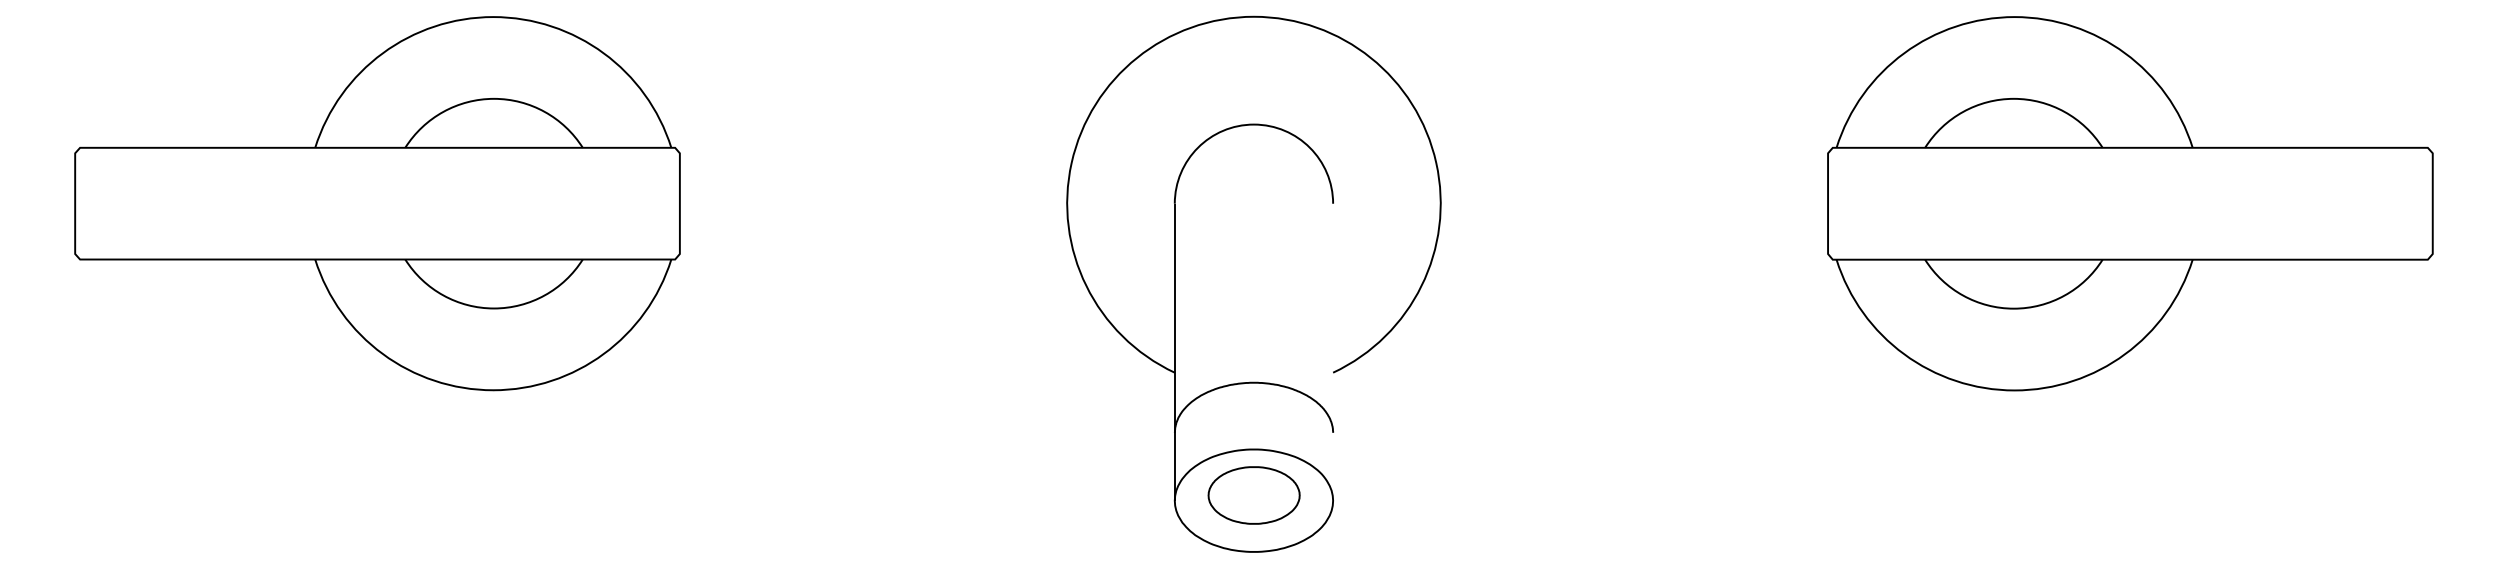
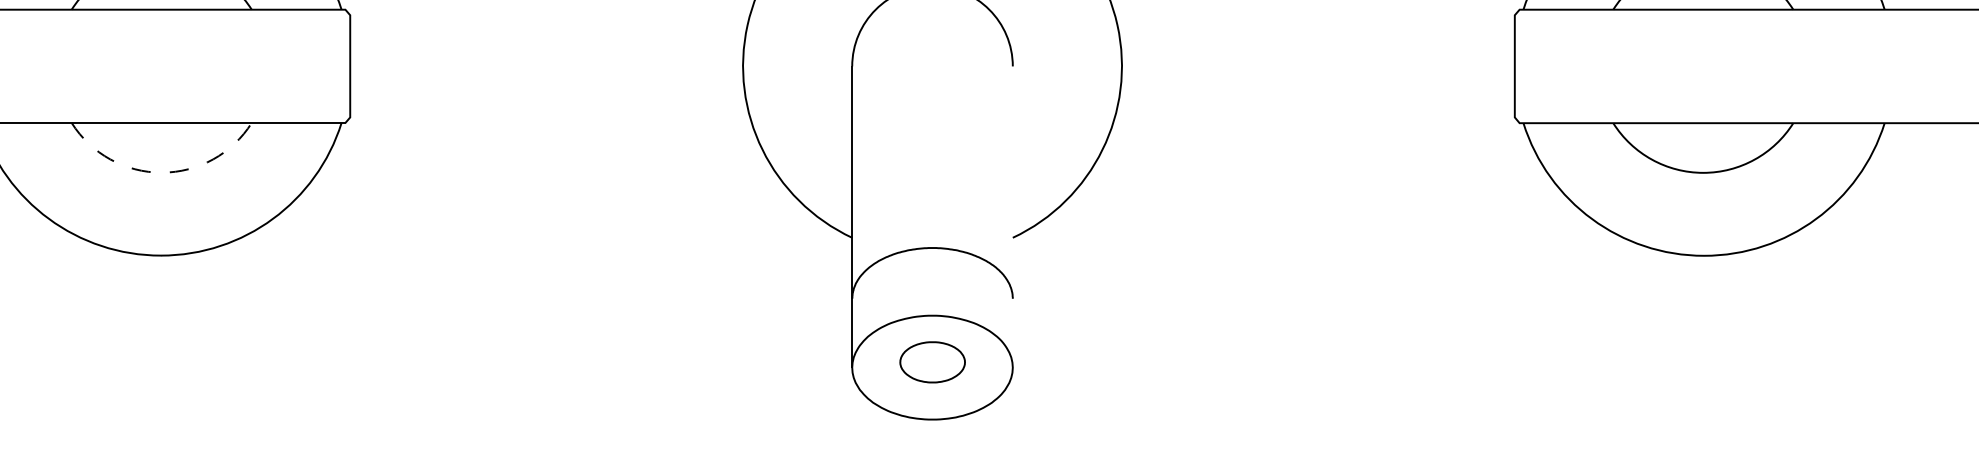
line: (494, 308) -> (162, 172), solid -> dashed
part: (1253, 495) -> (932, 362), size x0.7

